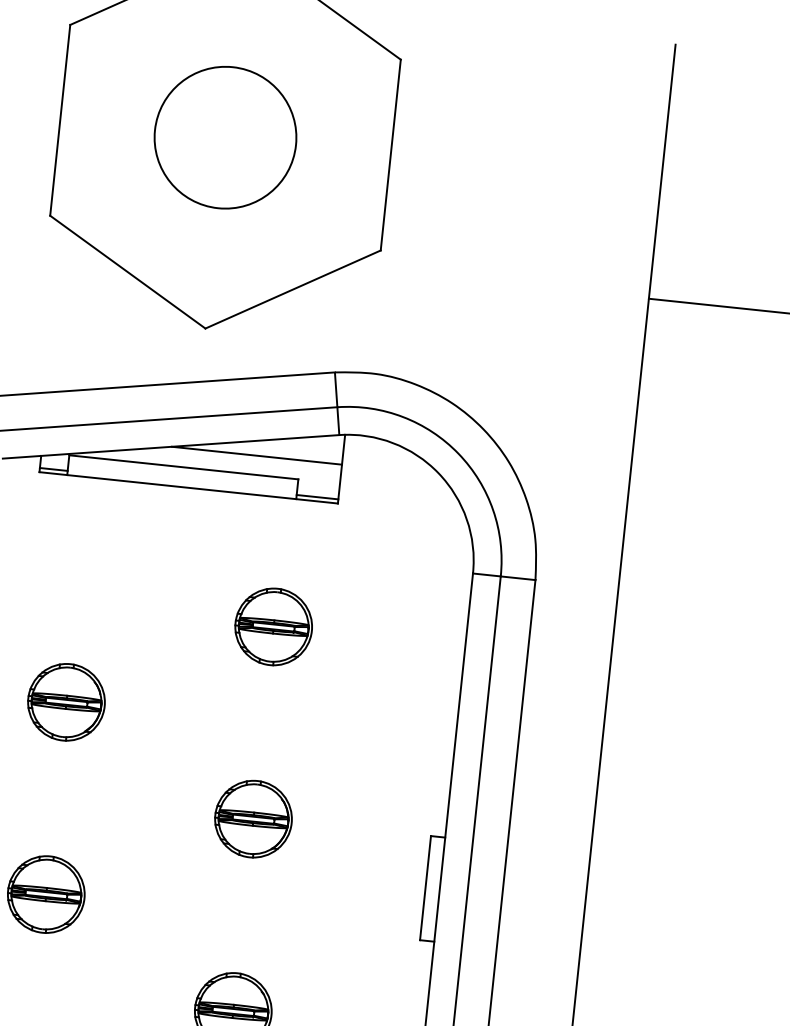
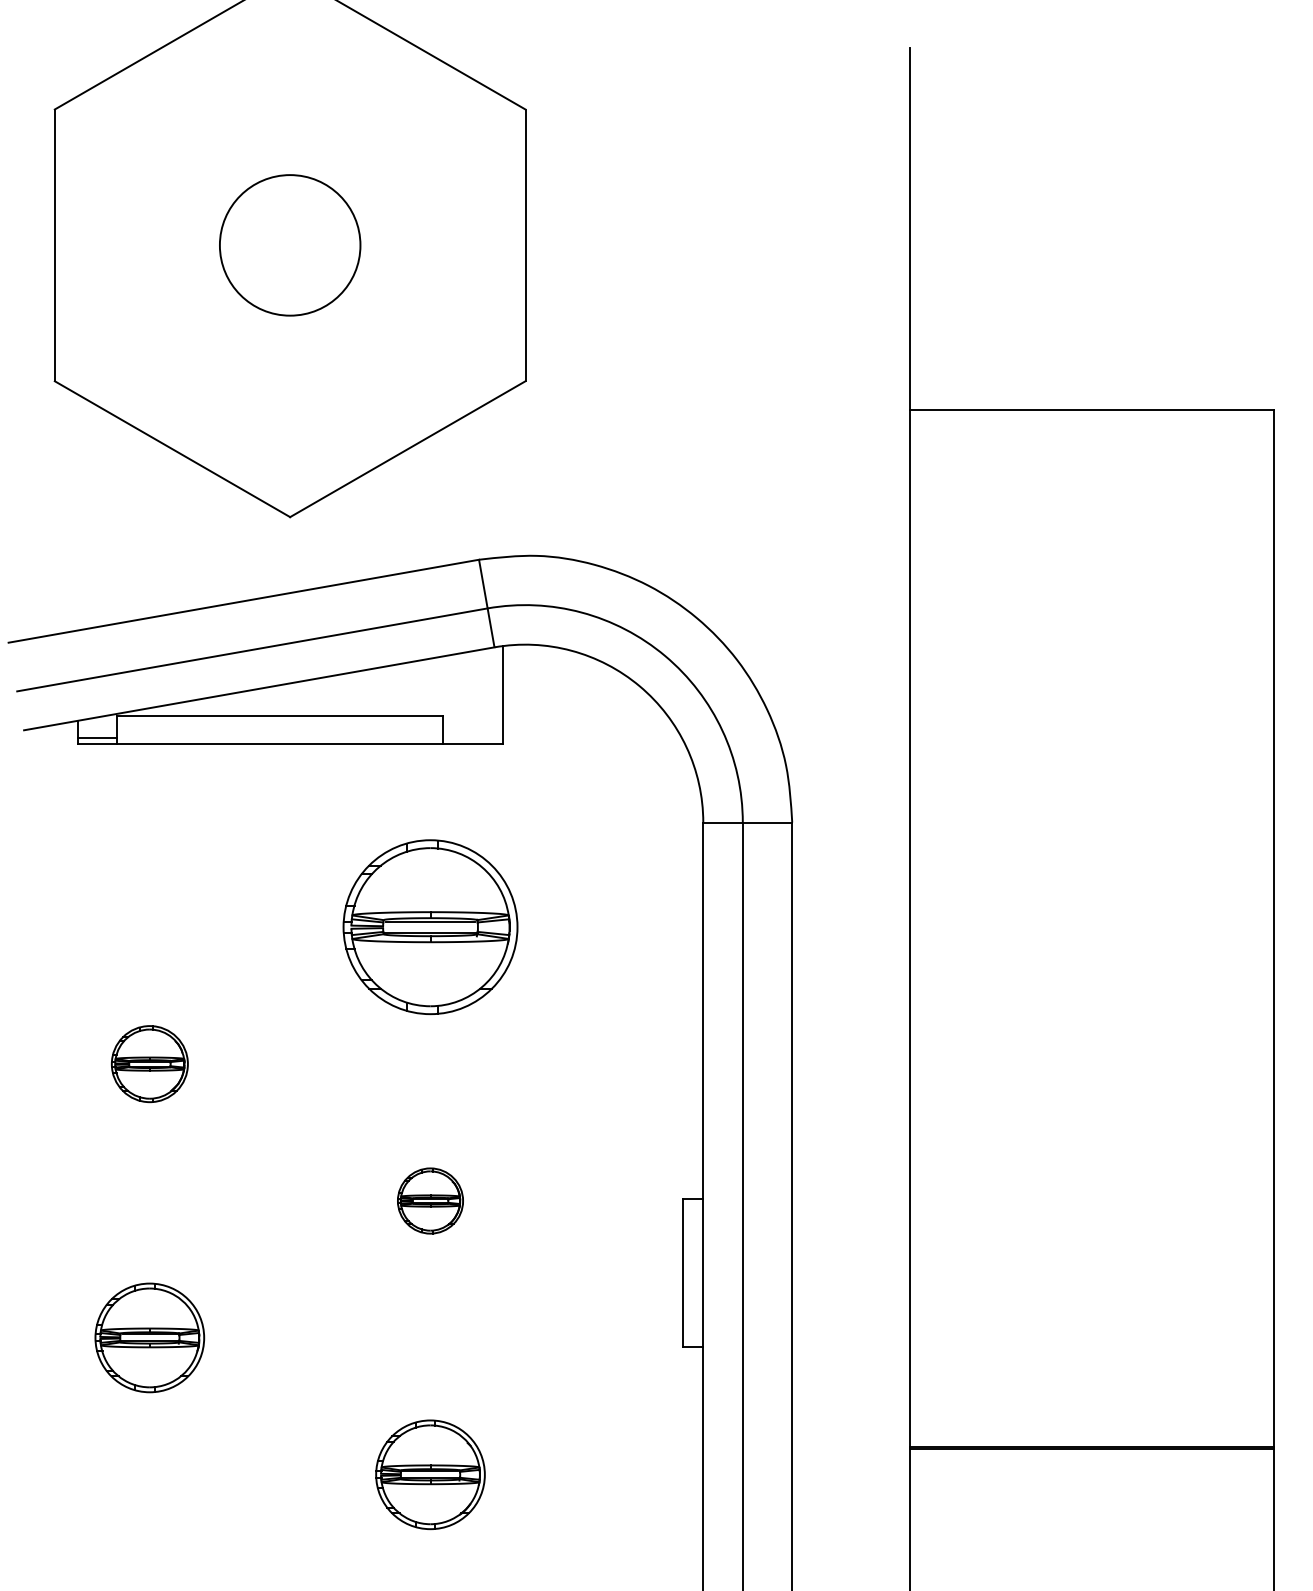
circle: (225, 137) -> (289, 244), size x0.7
line: (256, 455) -> (381, 688), removed
line: (317, 497) -> (472, 738), removed
part: (273, 627) -> (430, 927), size x1.6
part: (66, 701) -> (149, 1063), size x0.7
part: (253, 818) -> (430, 1200), size x0.6

